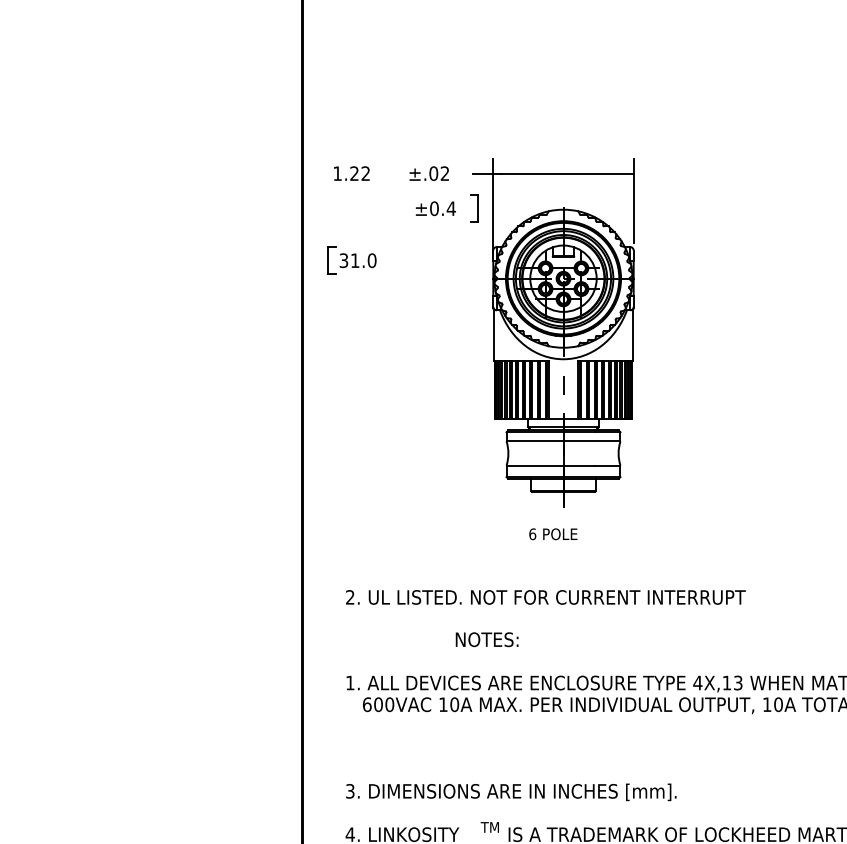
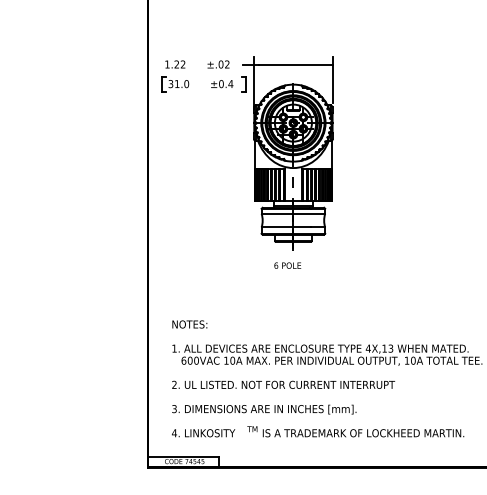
part: (352, 261) -> (175, 84), moved
text: (545, 596) -> (283, 384), moved
text: (486, 639) -> (189, 324), moved

